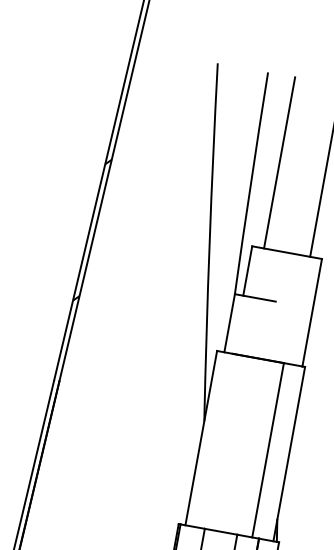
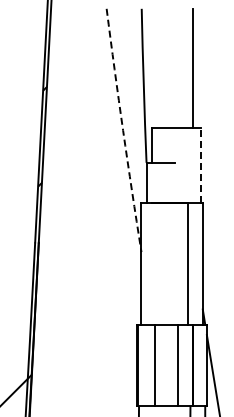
line: (279, 162) -> (160, 68), removed
arc: (210, 242) -> (123, 130), solid -> dashed
line: (311, 312) -> (200, 165), solid -> dashed

